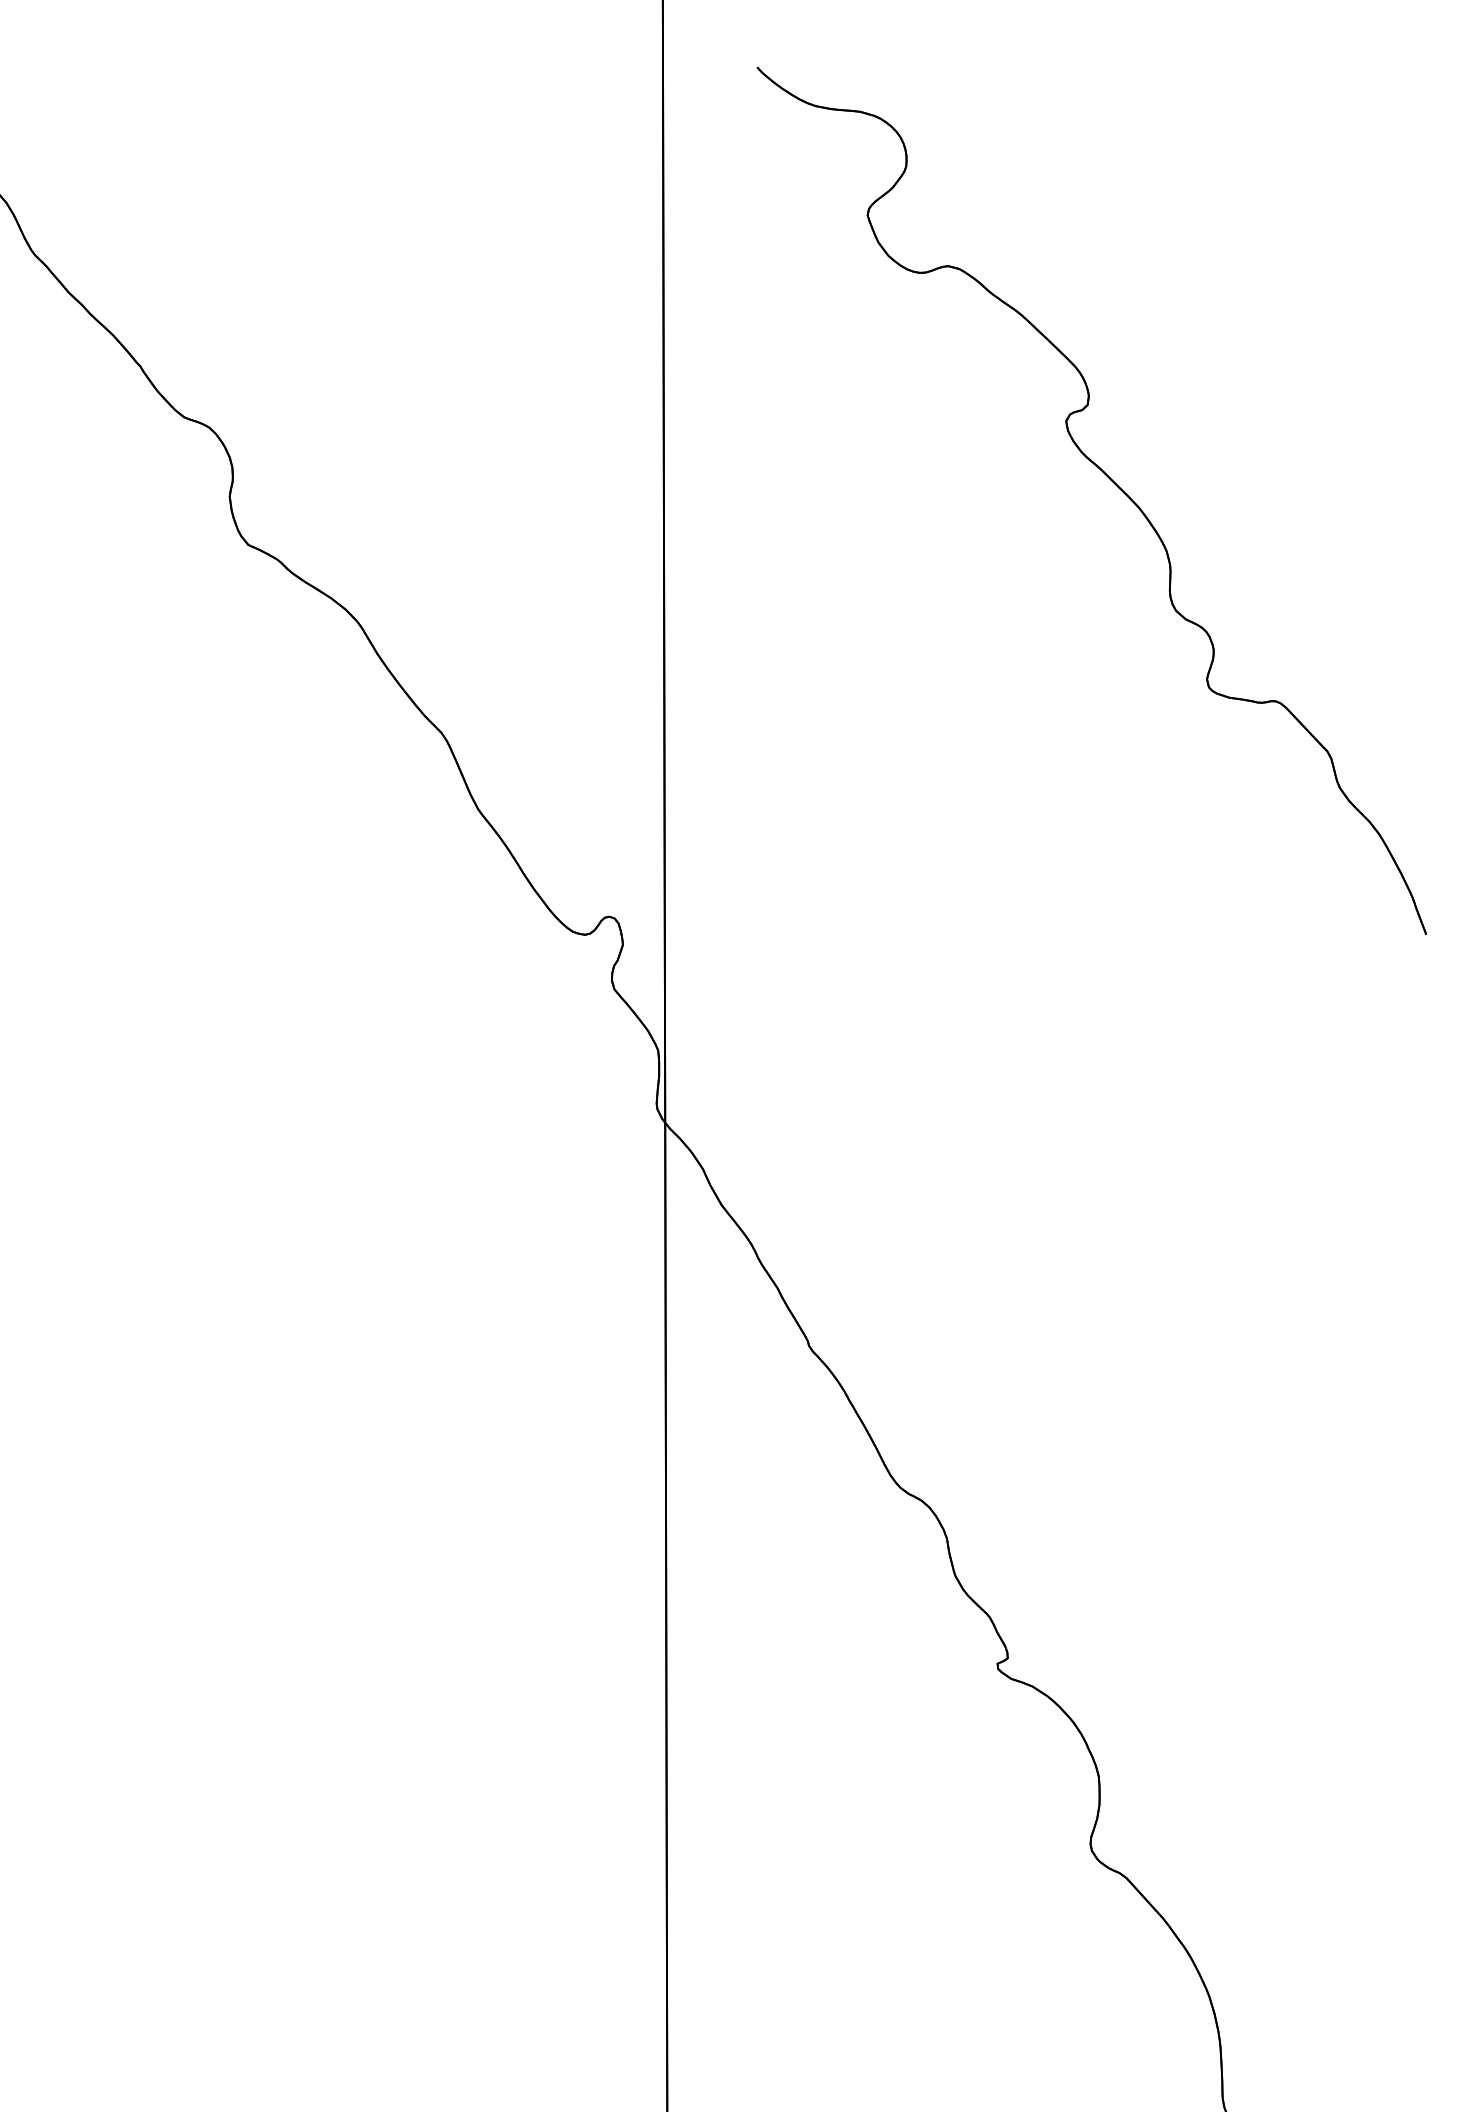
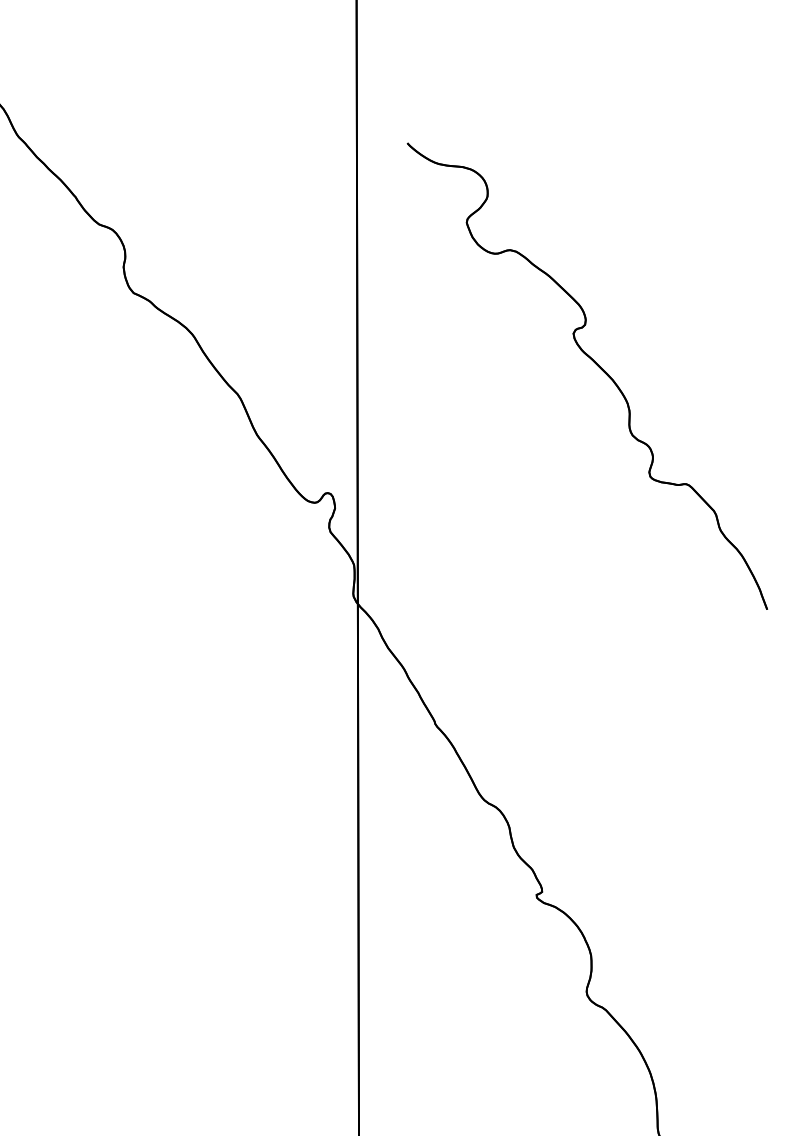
part: (1108, 480) -> (596, 365), moved

